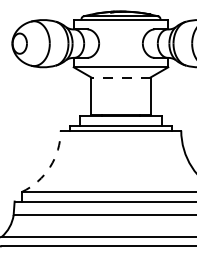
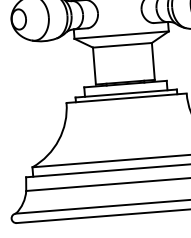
line: (121, 77) -> (122, 45), dashed -> solid
arc: (50, 167) -> (59, 140), dashed -> solid

